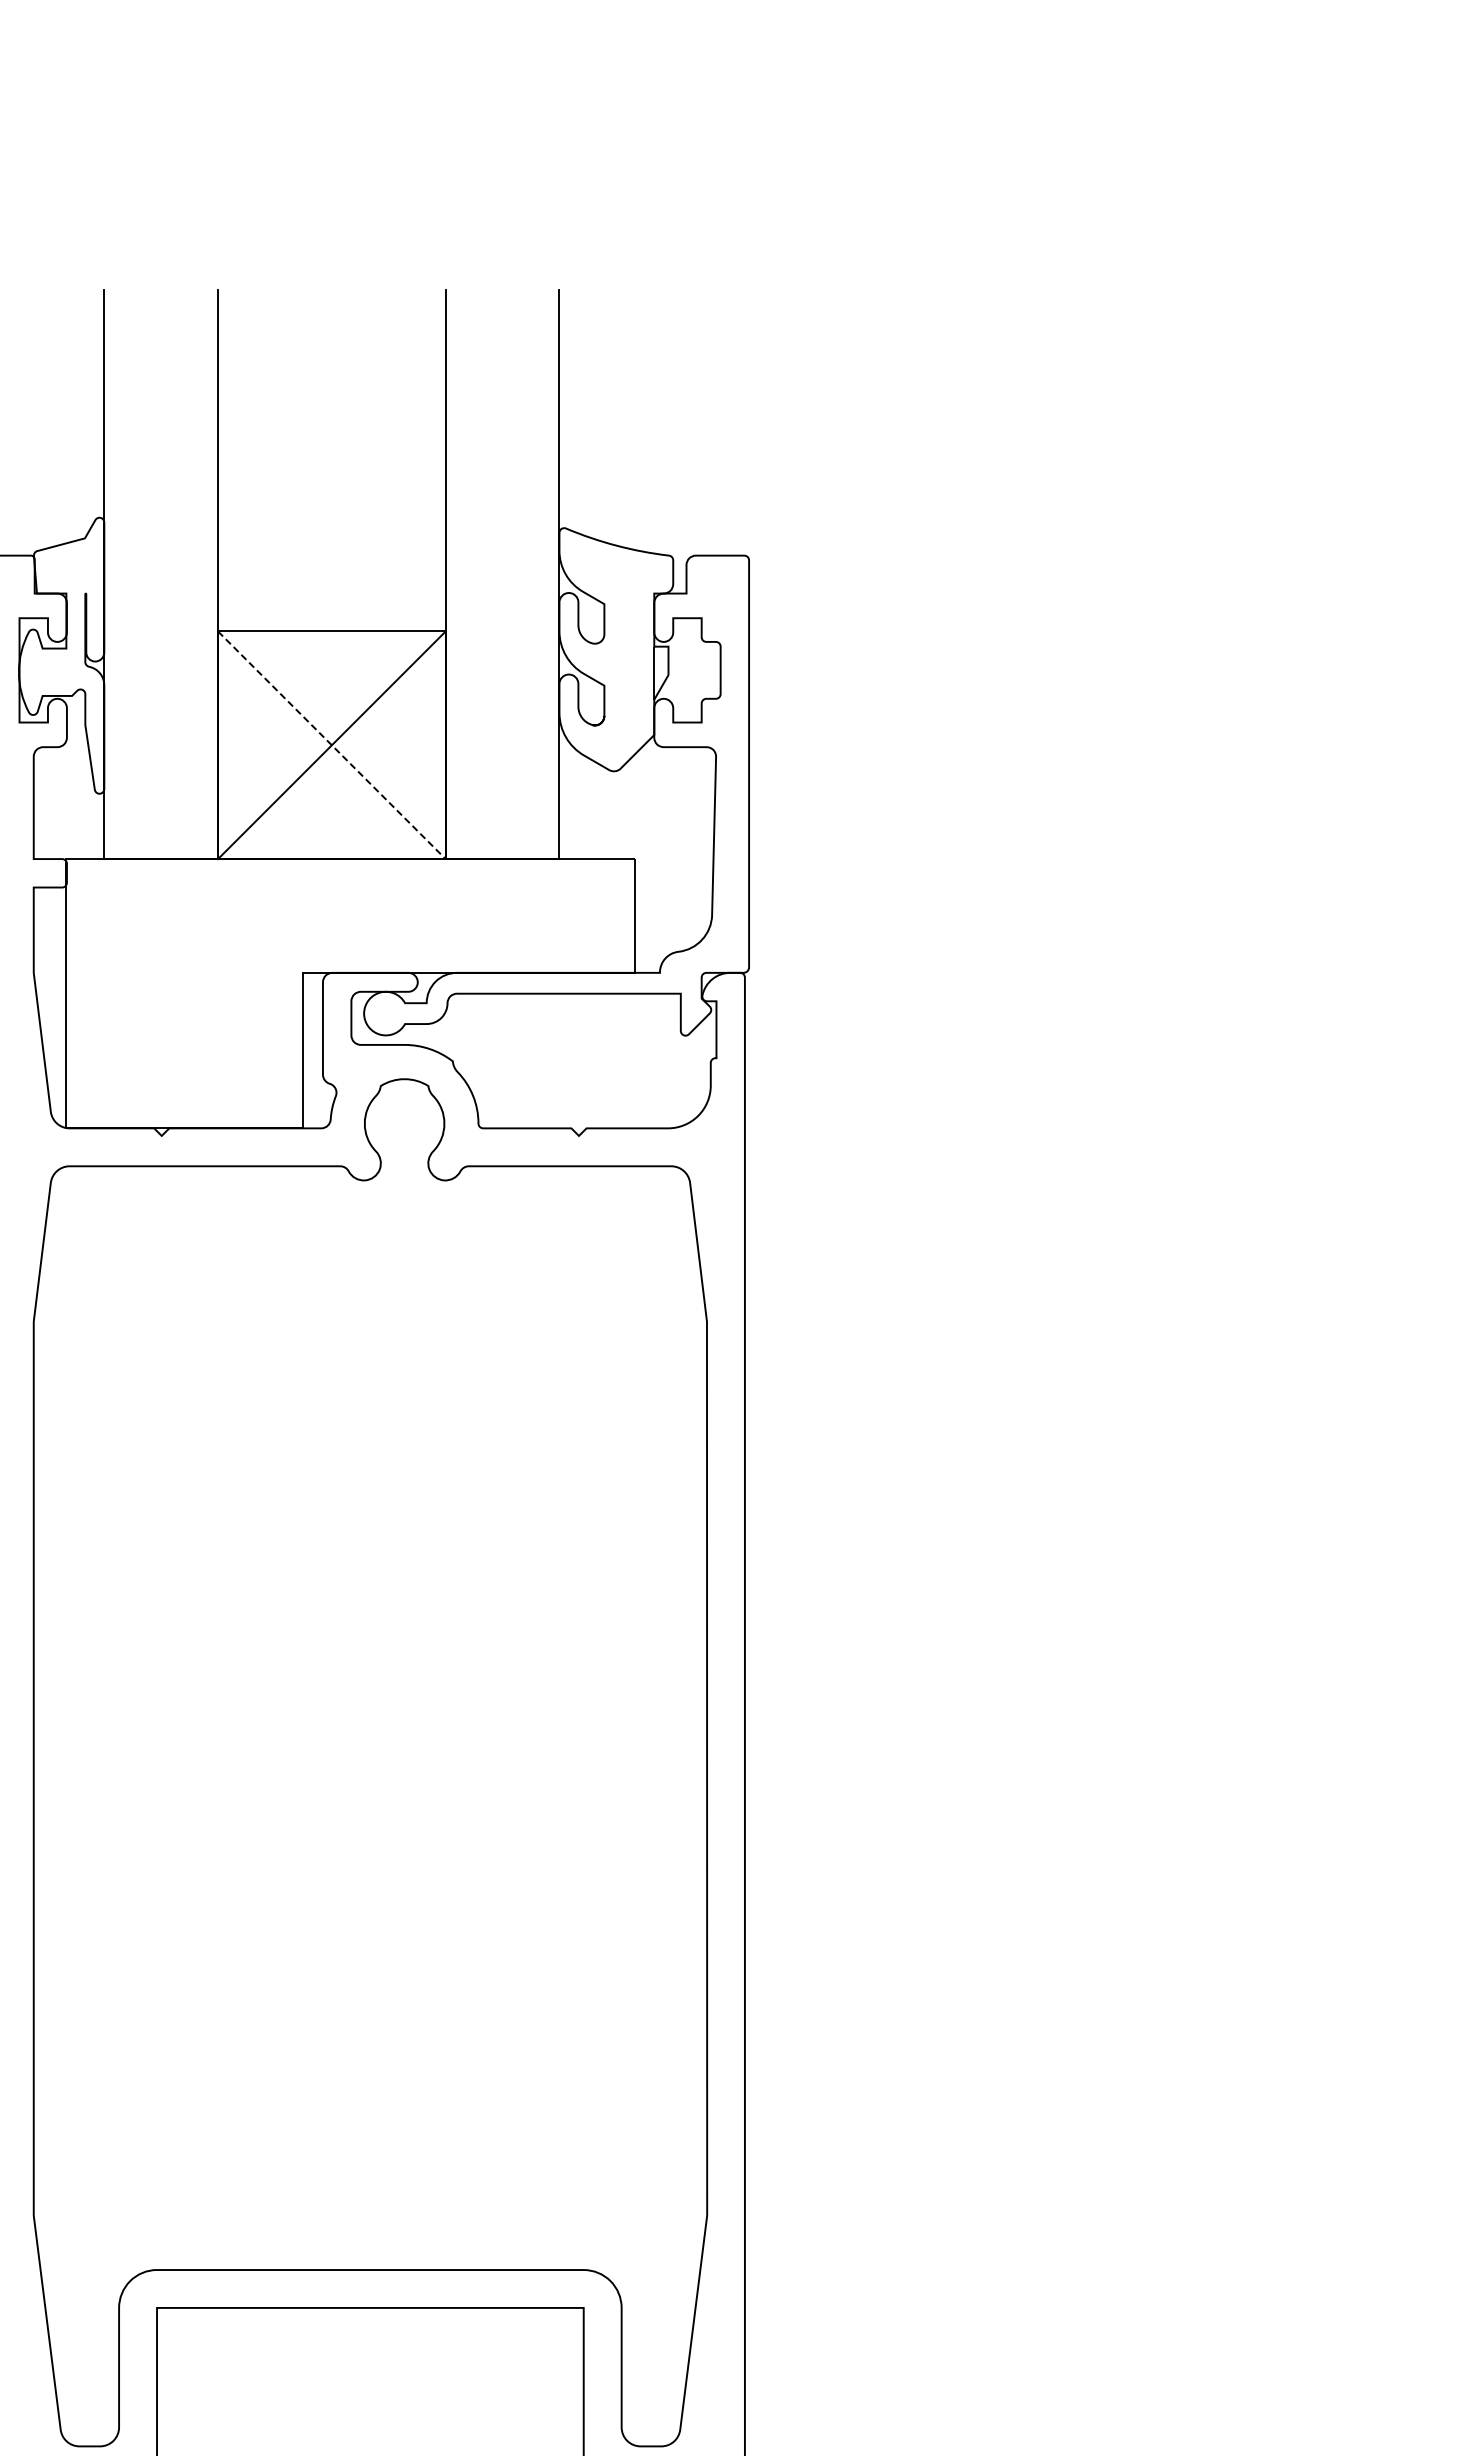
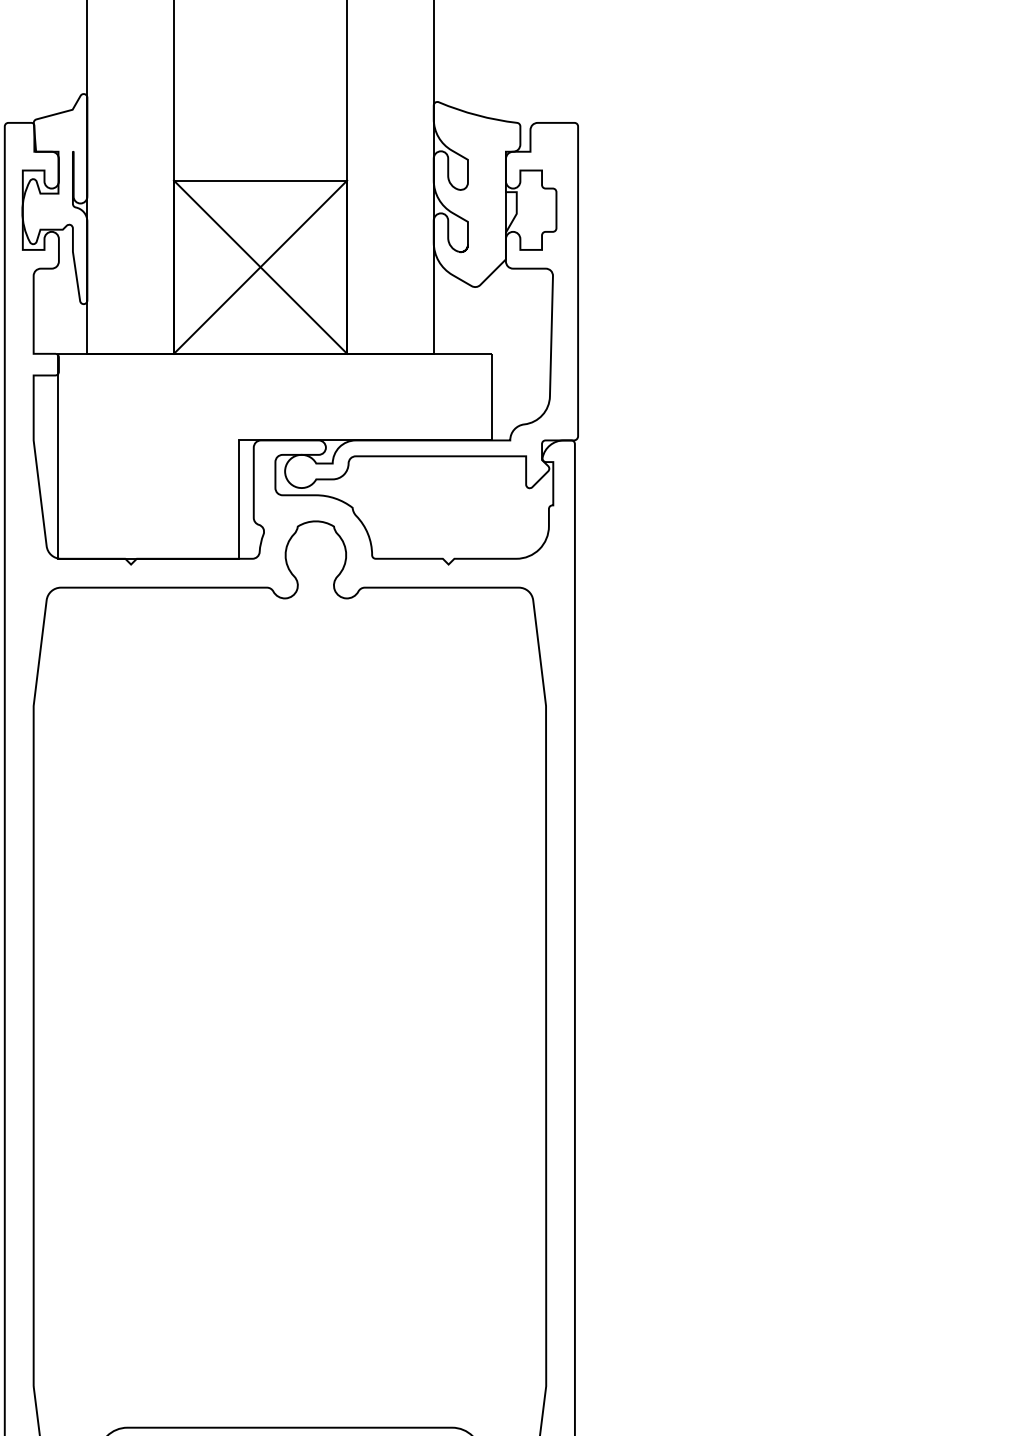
line: (331, 745) -> (260, 267), dashed -> solid

